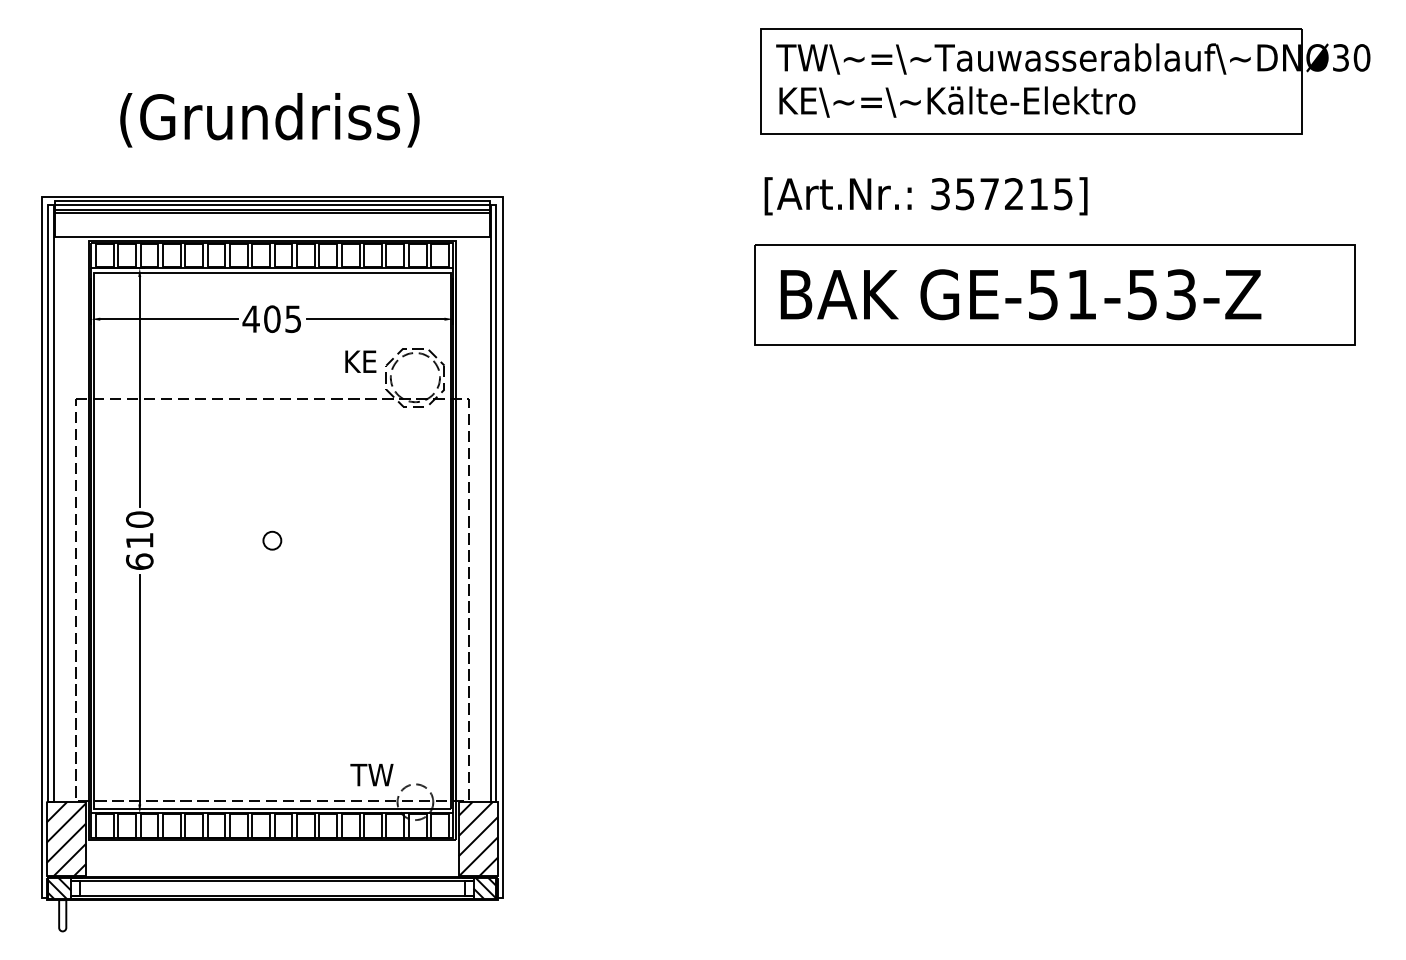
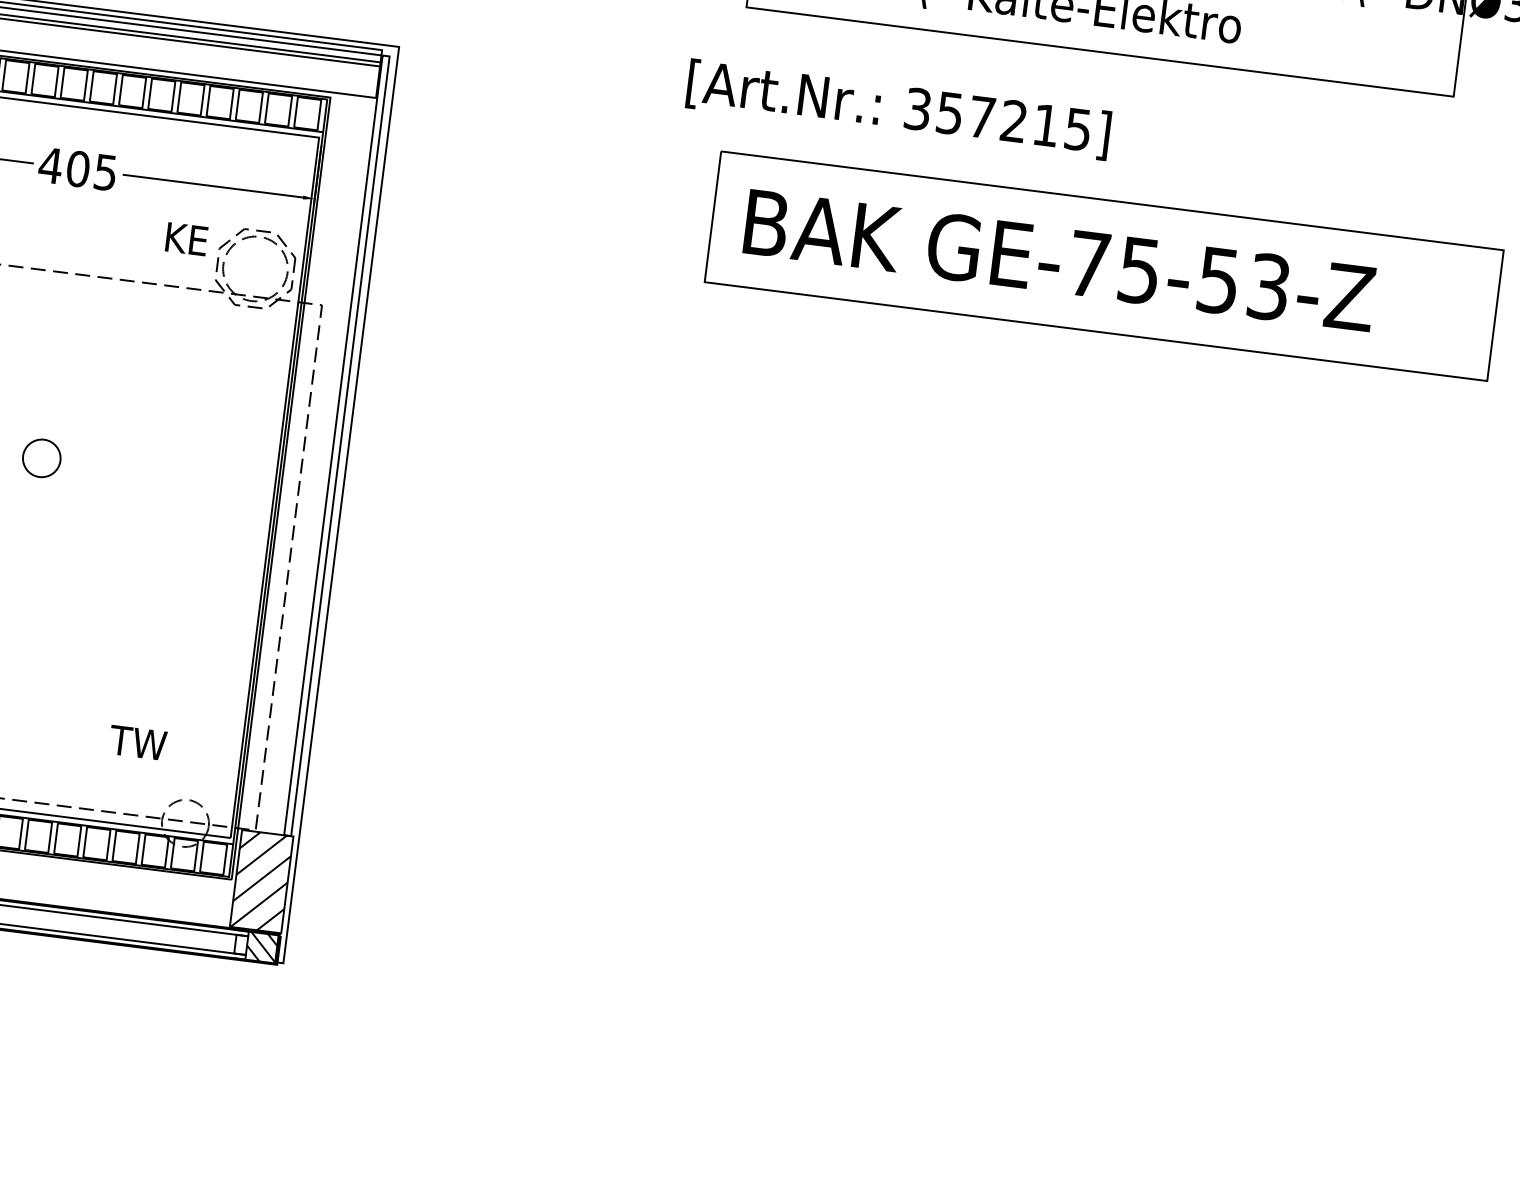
text: (925, 196) -> (897, 109), moved
text: (1062, 295) -> (1113, 268), GE-51-53-Z -> GE-75-53-Z
circle: (272, 540) -> (42, 458), size x1.6
text: (371, 775) -> (137, 743), moved

